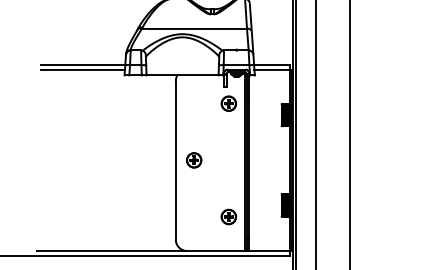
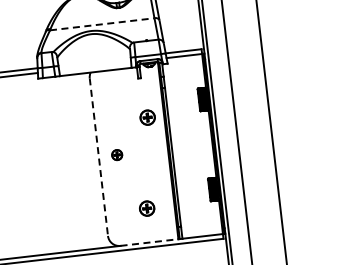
line: (194, 28) -> (102, 24), solid -> dashed
part: (228, 103) -> (147, 117), moved
line: (175, 160) -> (98, 157), solid -> dashed
part: (194, 160) -> (117, 155), size x0.7
part: (228, 216) -> (146, 208), moved
line: (216, 251) -> (149, 243), solid -> dashed

